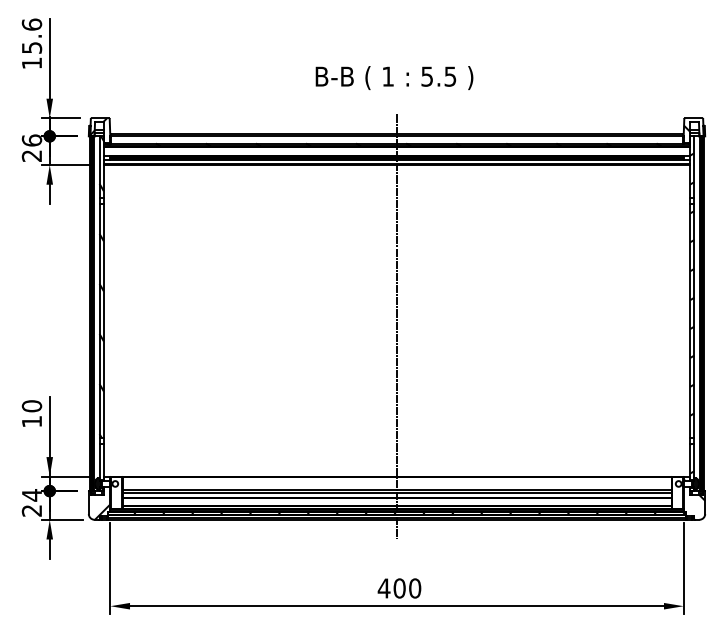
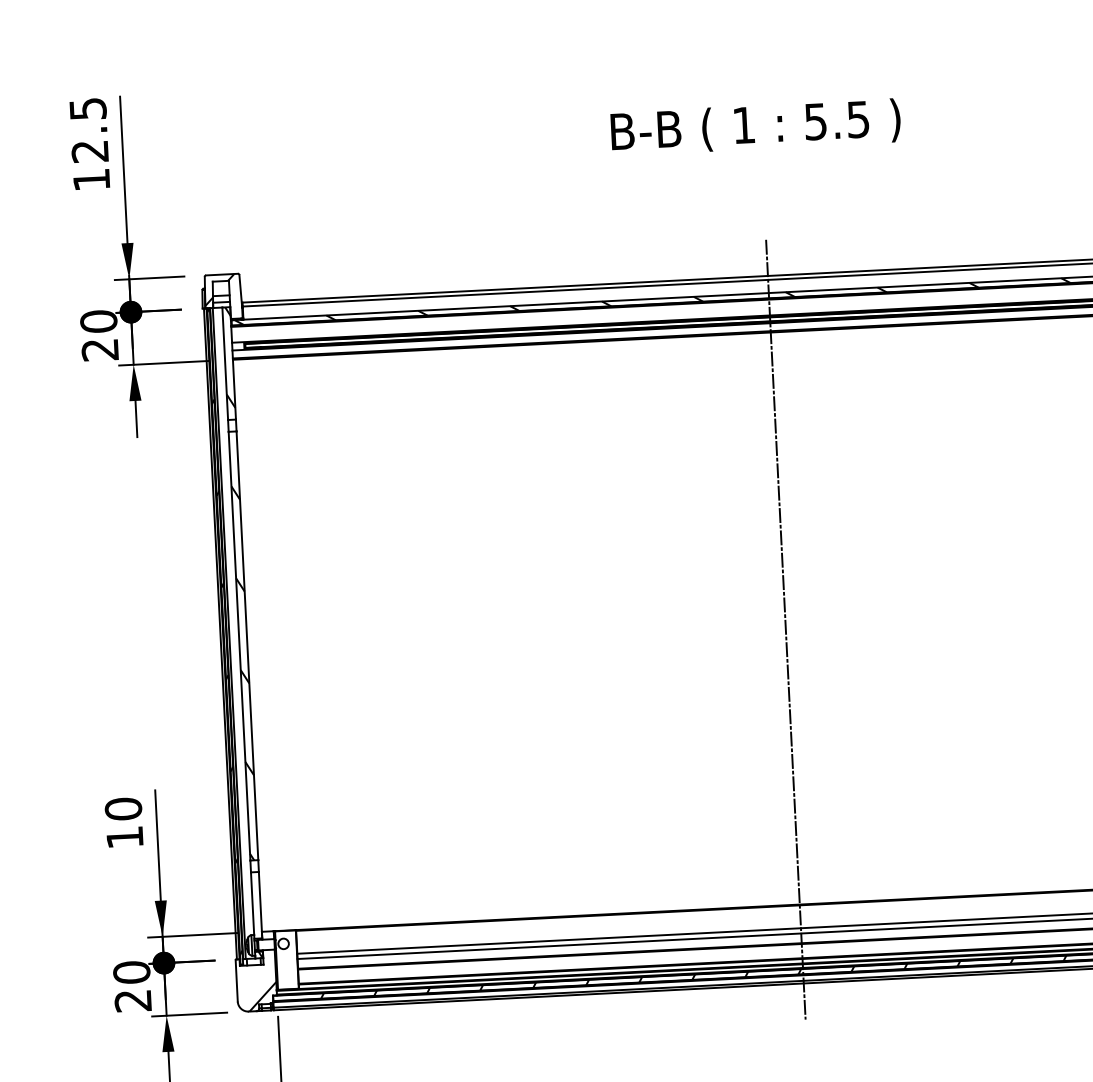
text: (31, 35) -> (88, 128), 15.6 -> 12.5
text: (394, 77) -> (755, 126), moved
text: (31, 140) -> (97, 321), 26 -> 20
text: (31, 495) -> (130, 972), 24 -> 20

